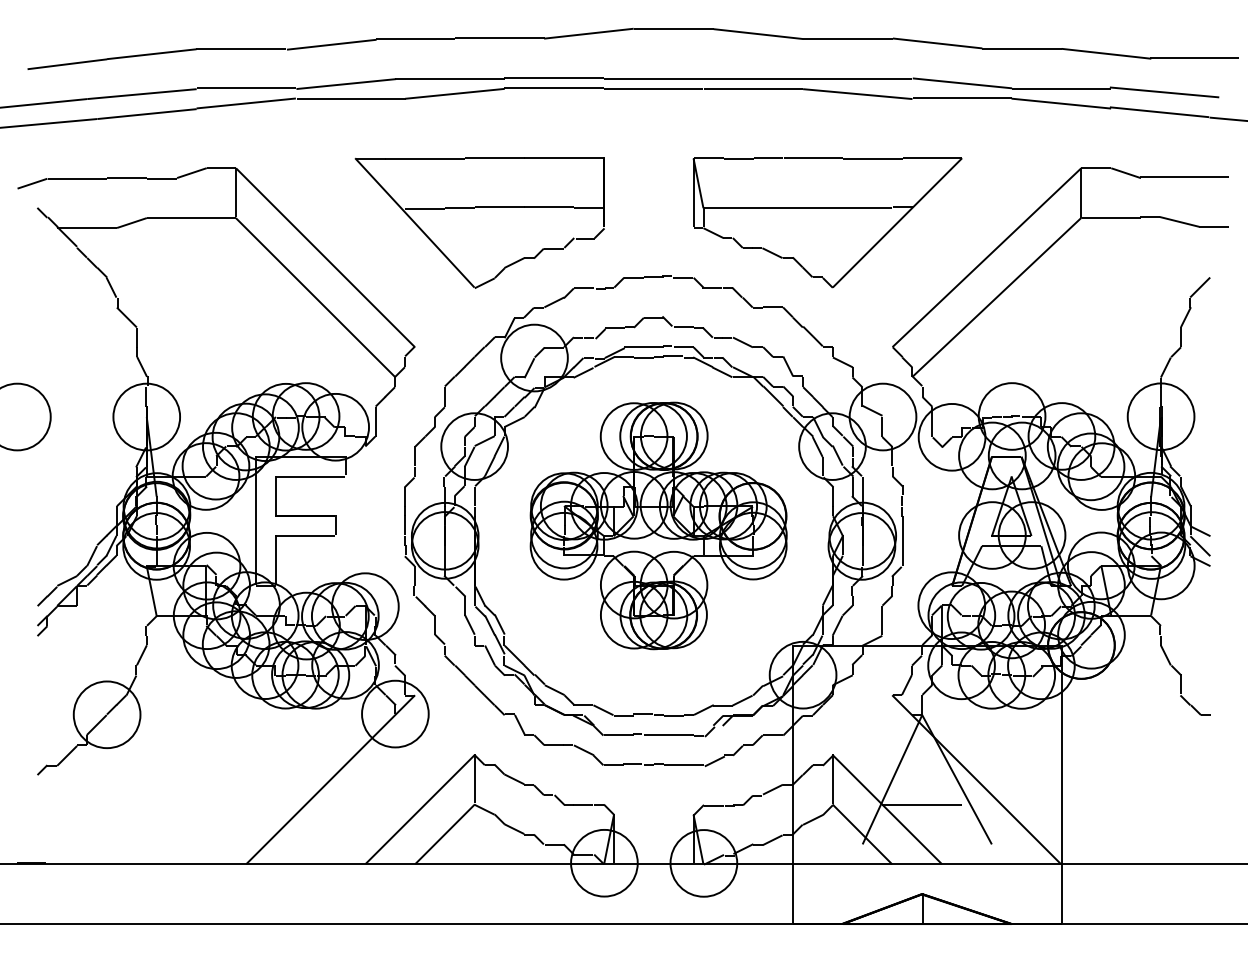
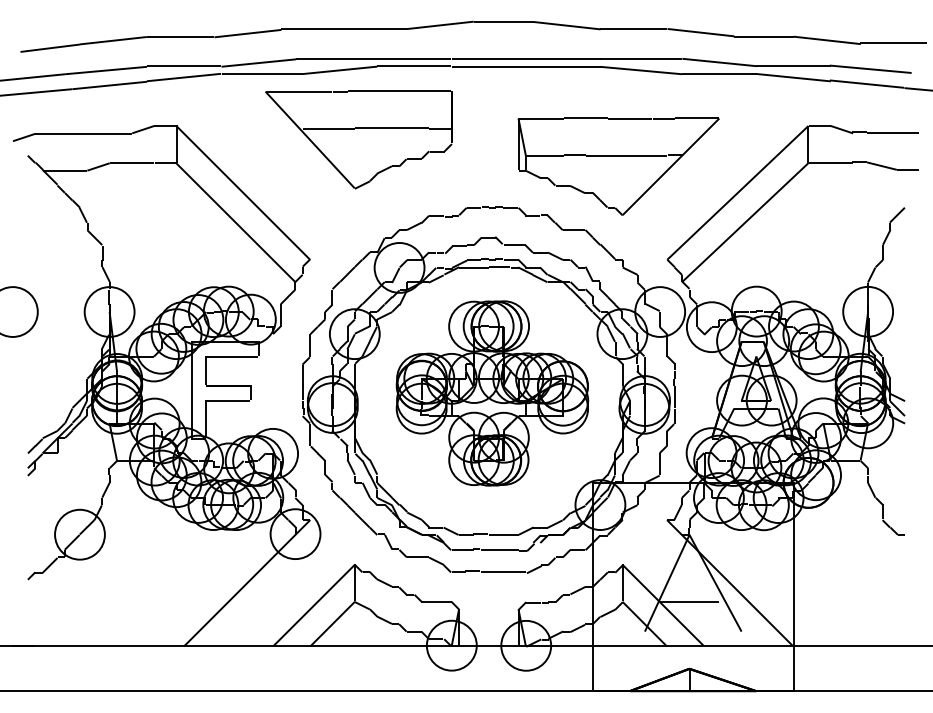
part: (474, 208) -> (354, 129), moved

